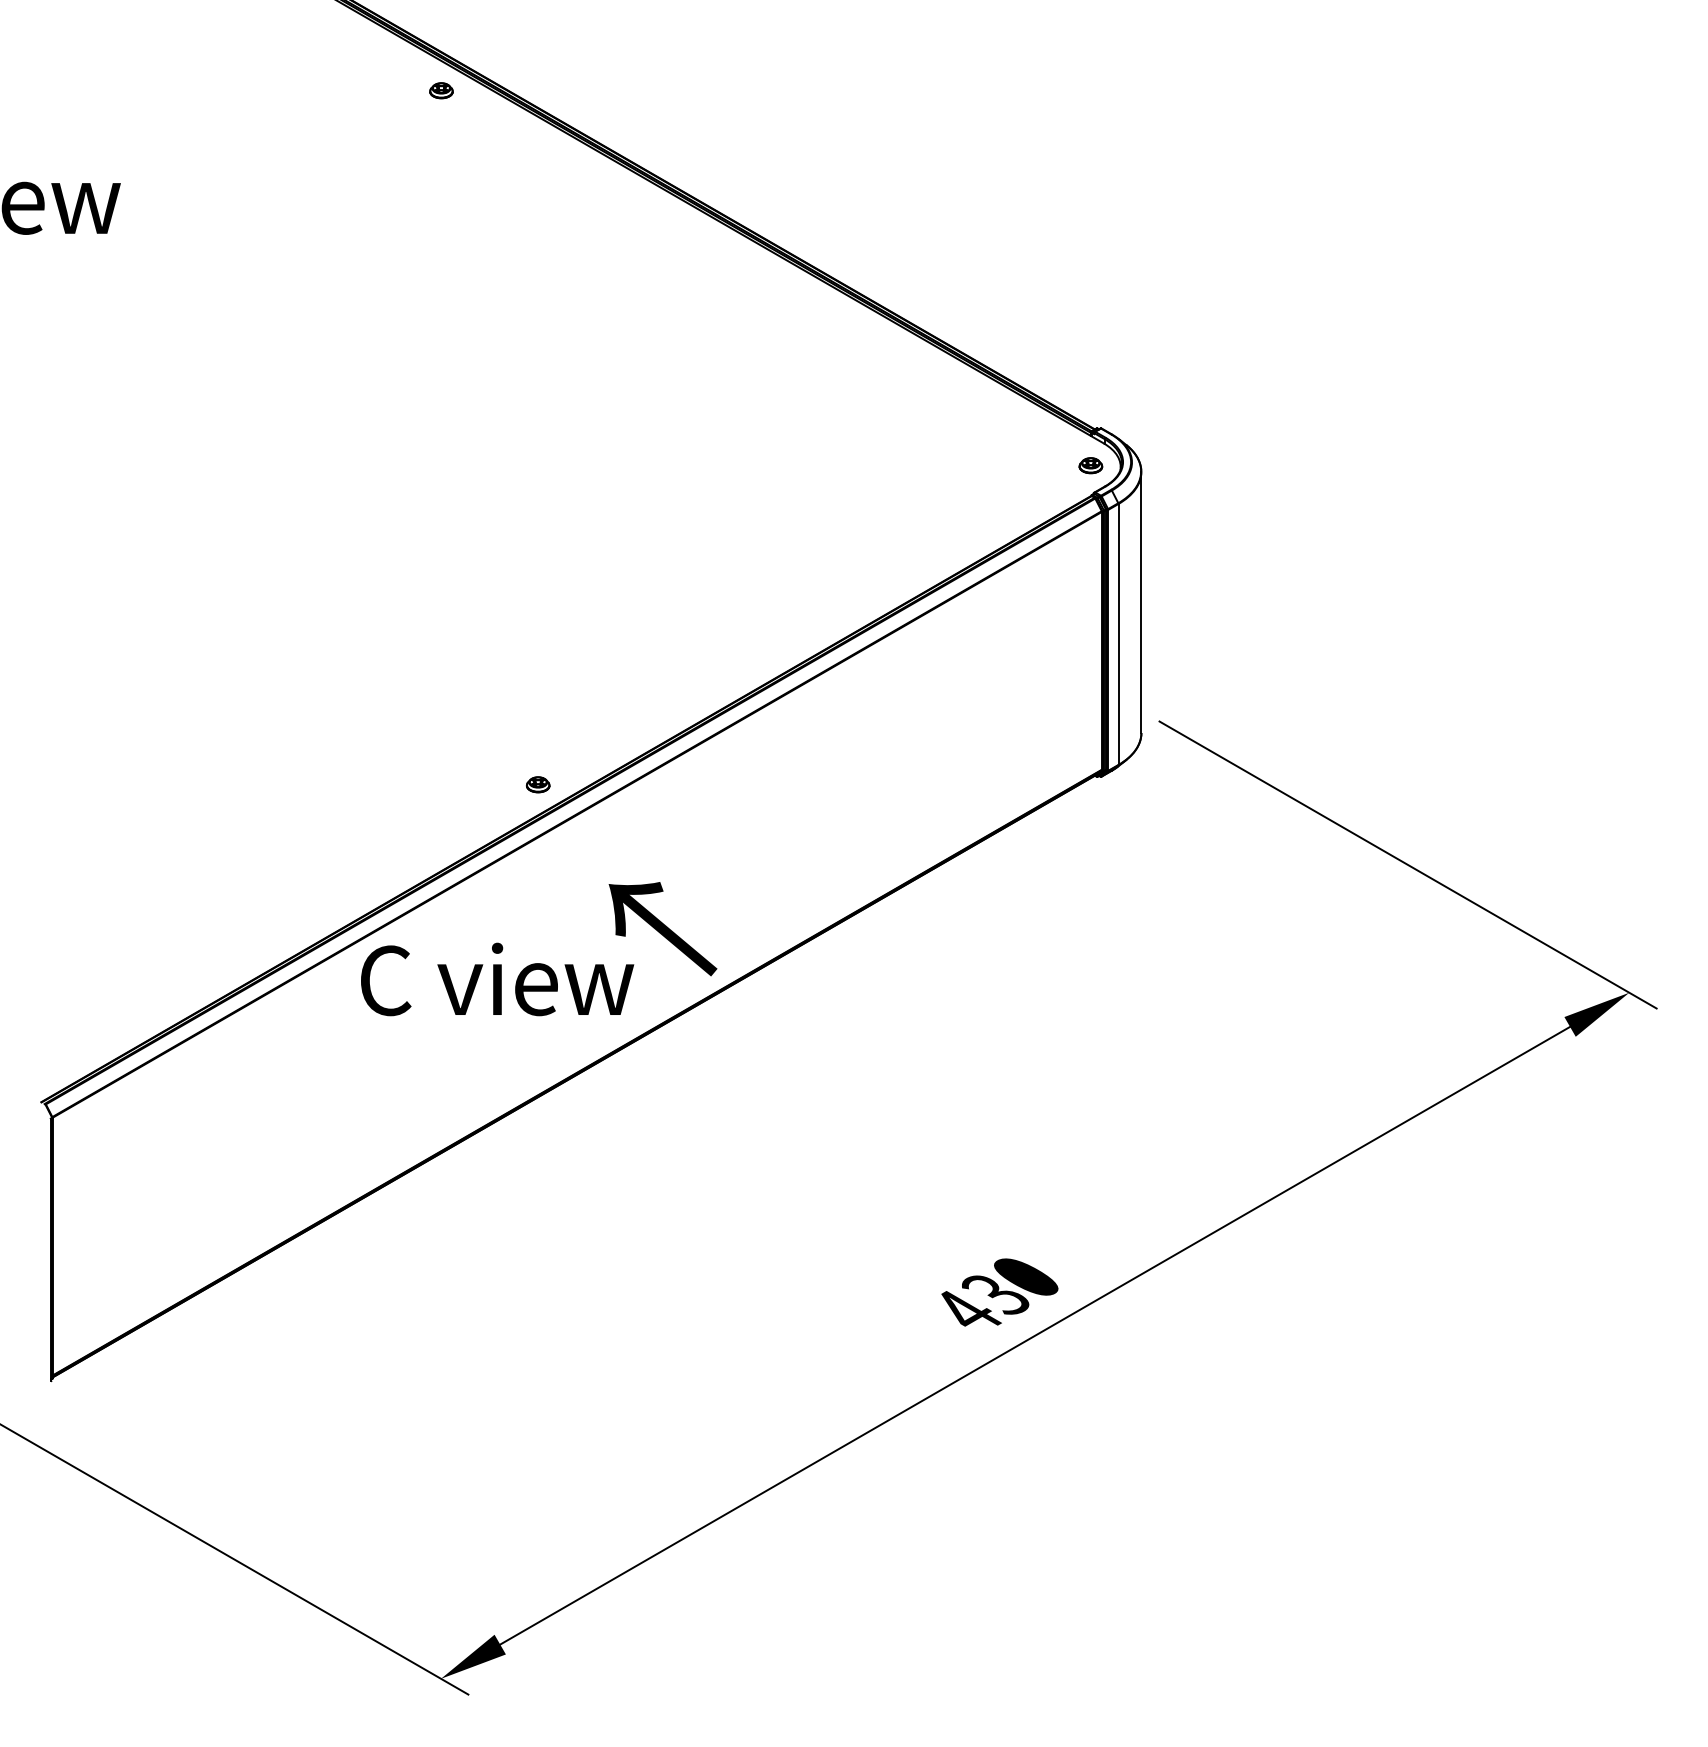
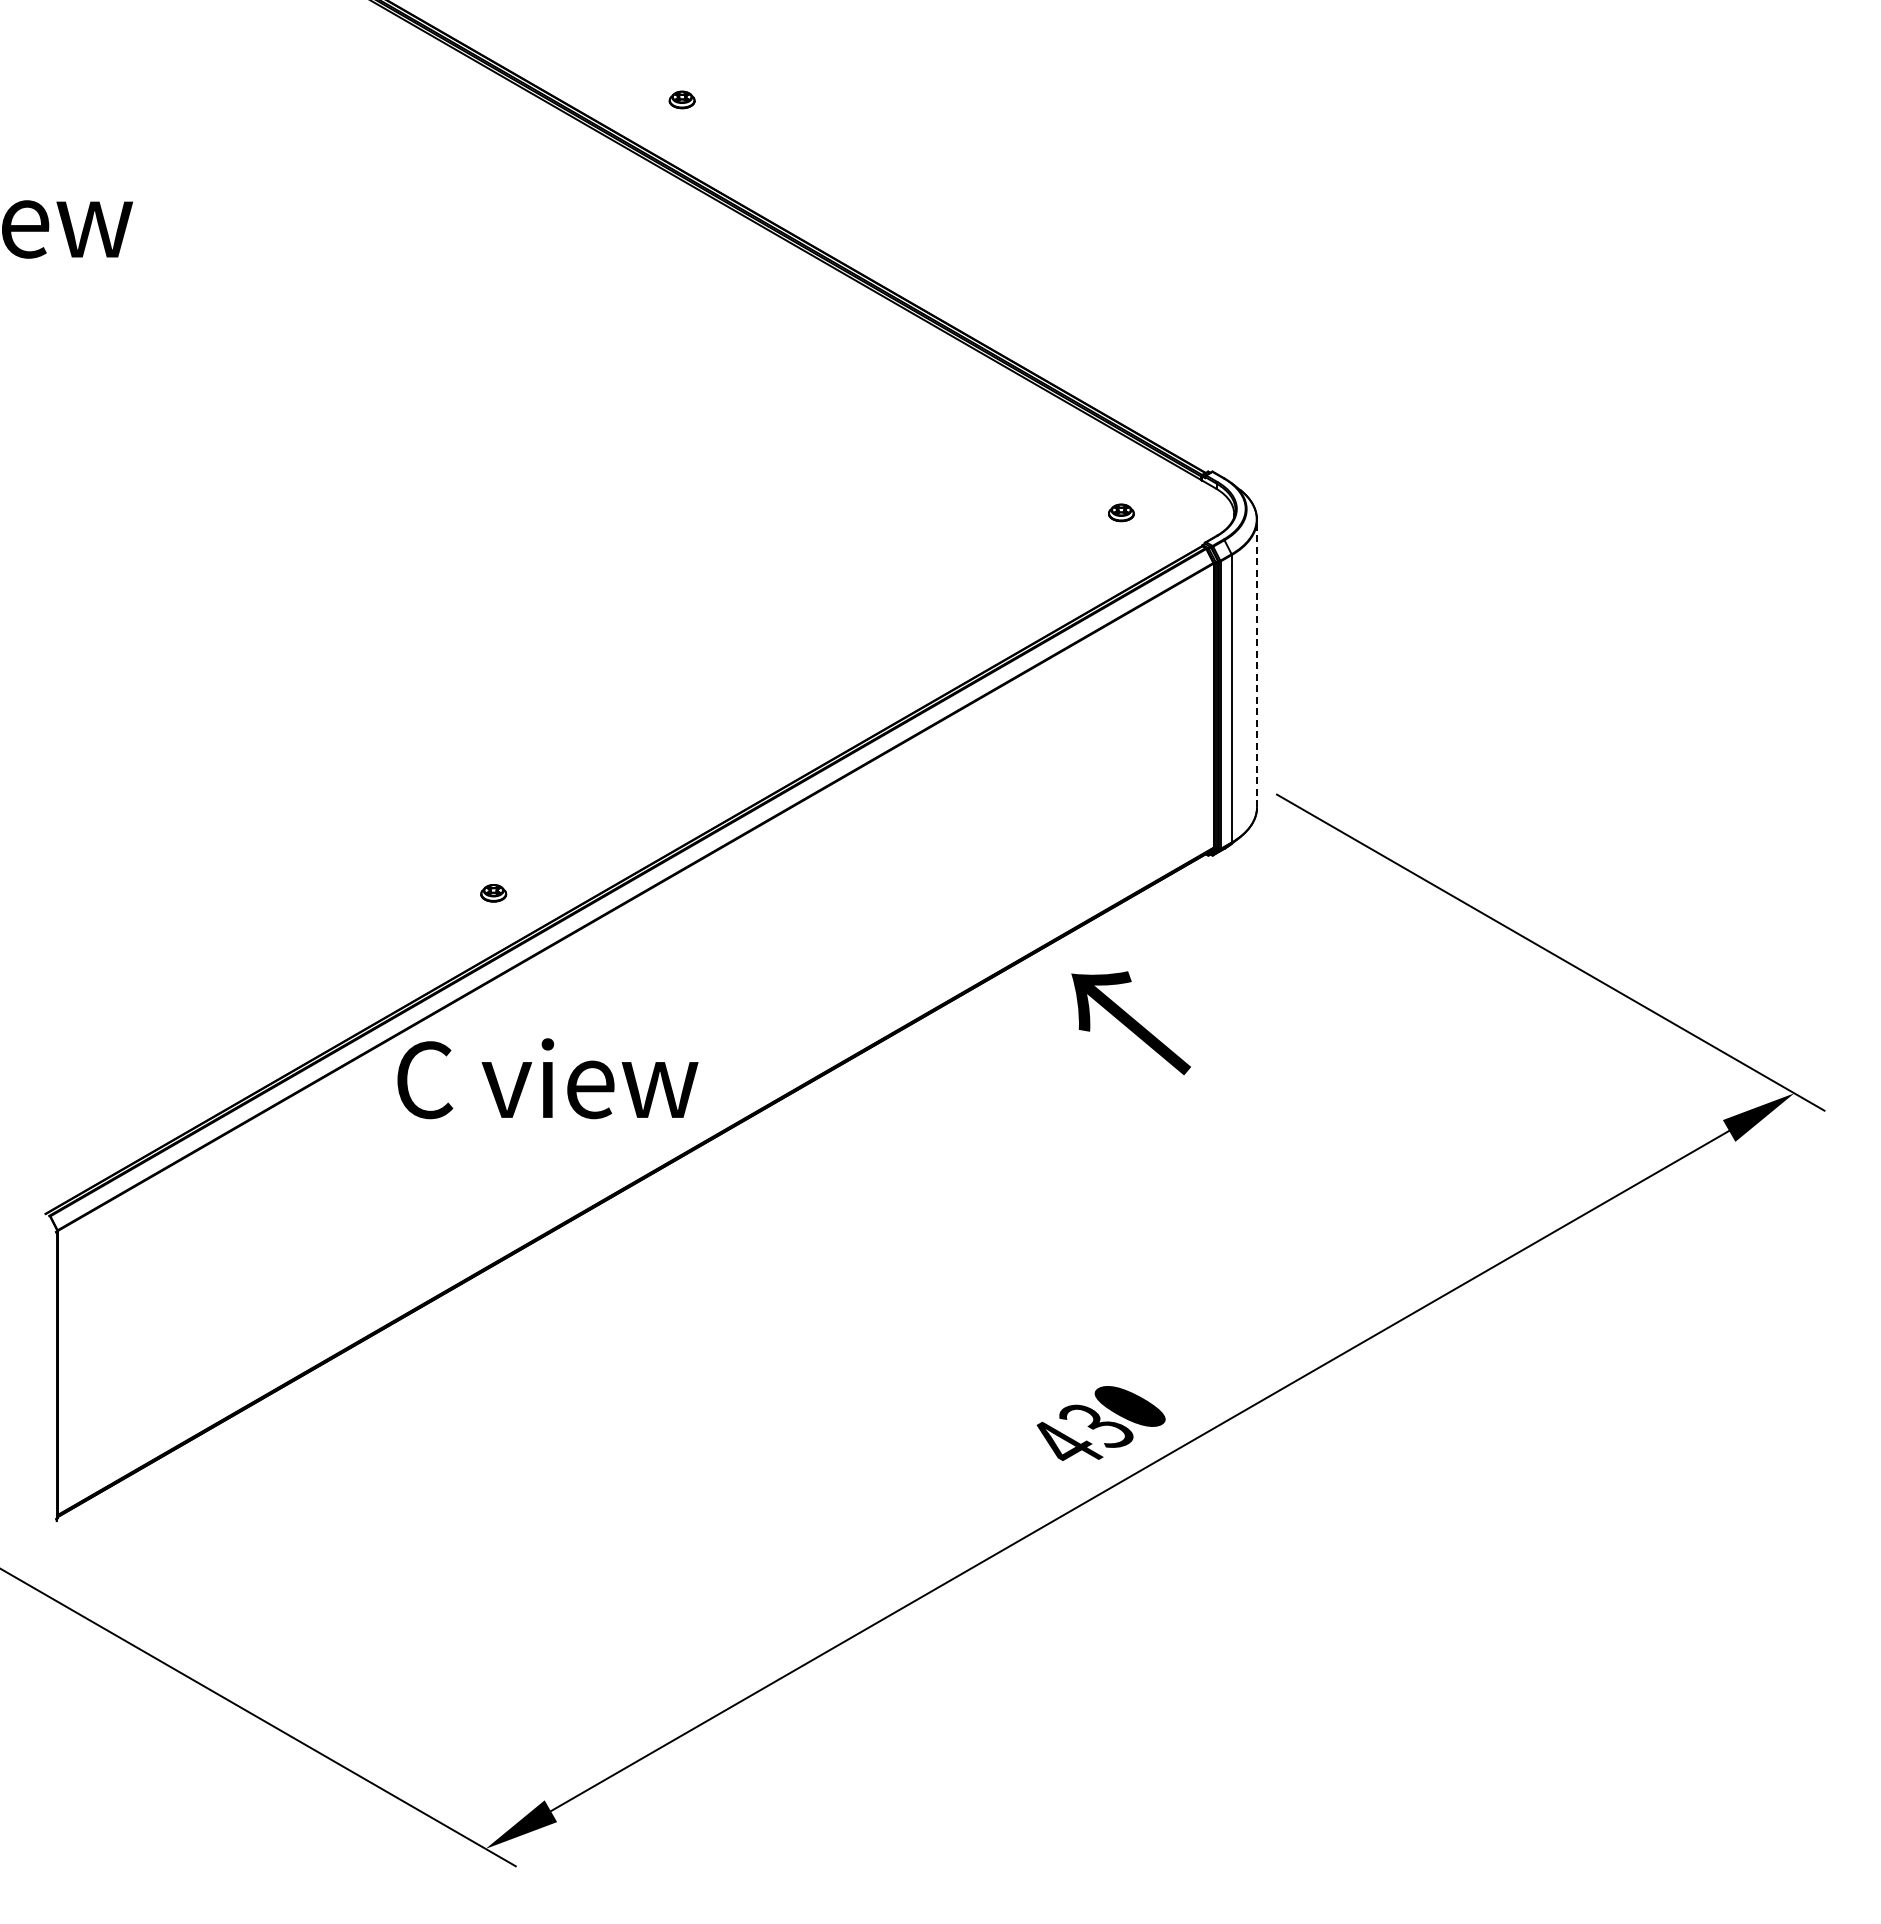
part: (440, 90) -> (681, 99), moved
part: (1090, 465) -> (1121, 512), moved
line: (1141, 602) -> (1257, 663), solid -> dashed
part: (538, 784) -> (493, 893), moved
text: (662, 929) -> (1130, 1023), moved

